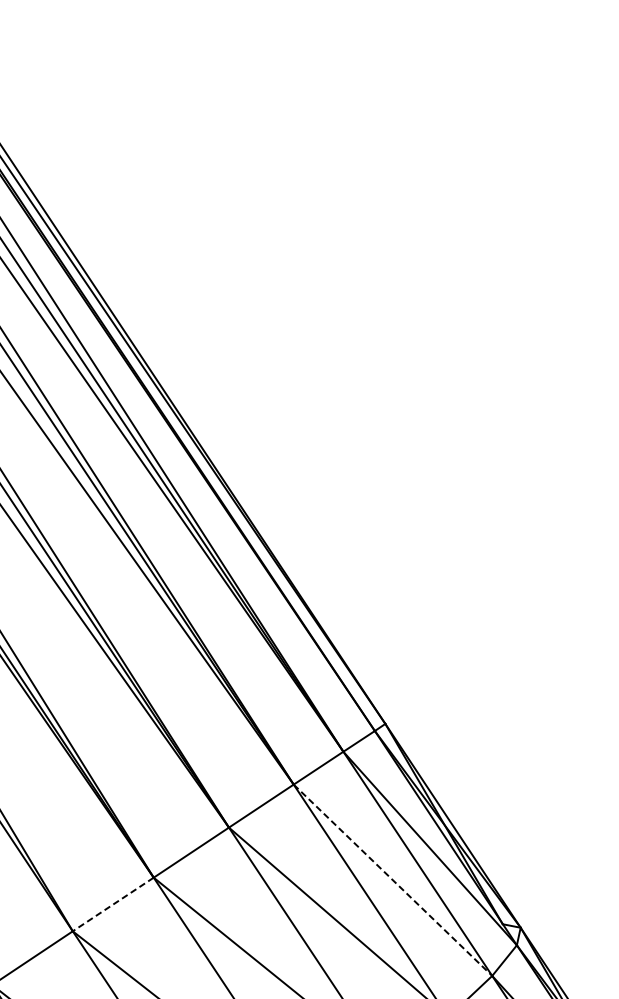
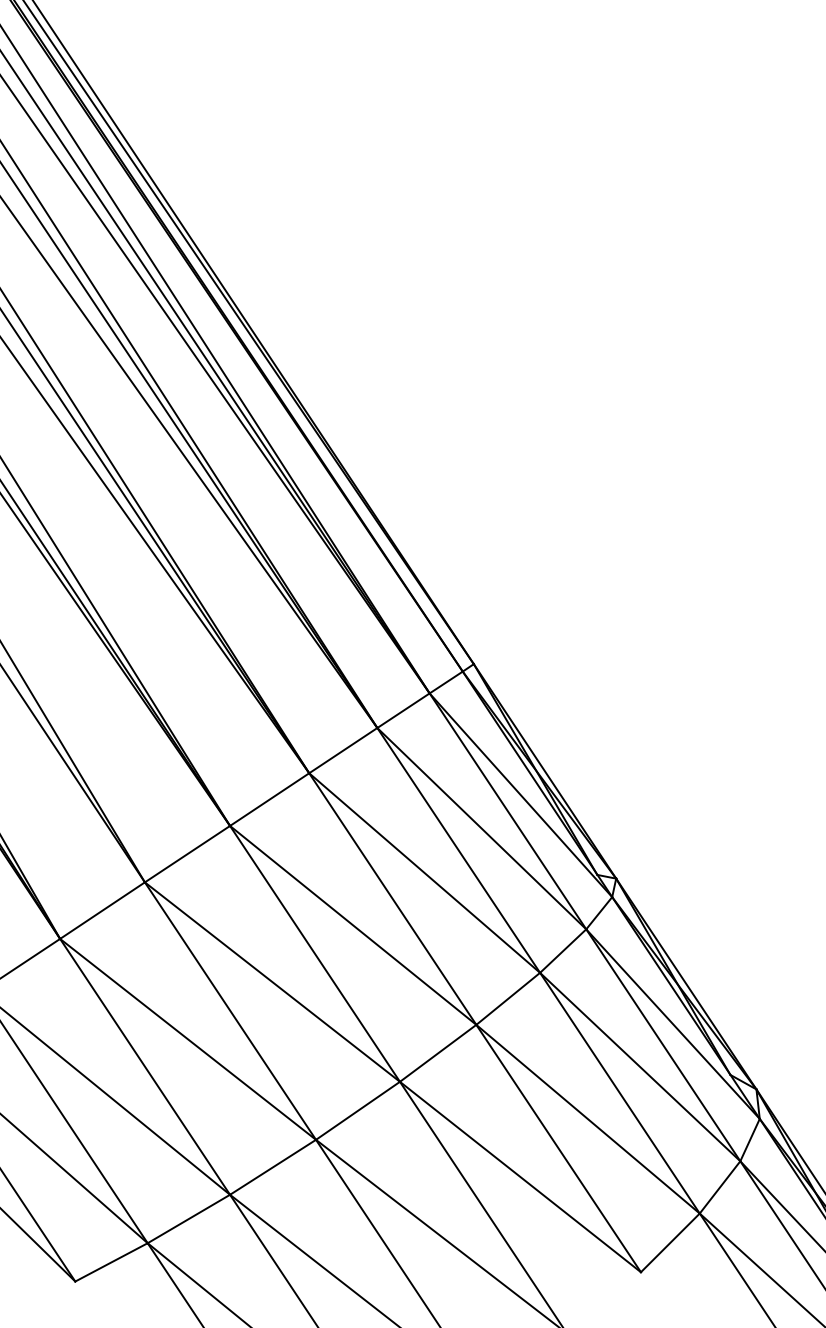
line: (393, 881) -> (482, 829), dashed -> solid
line: (113, 904) -> (187, 854), dashed -> solid

